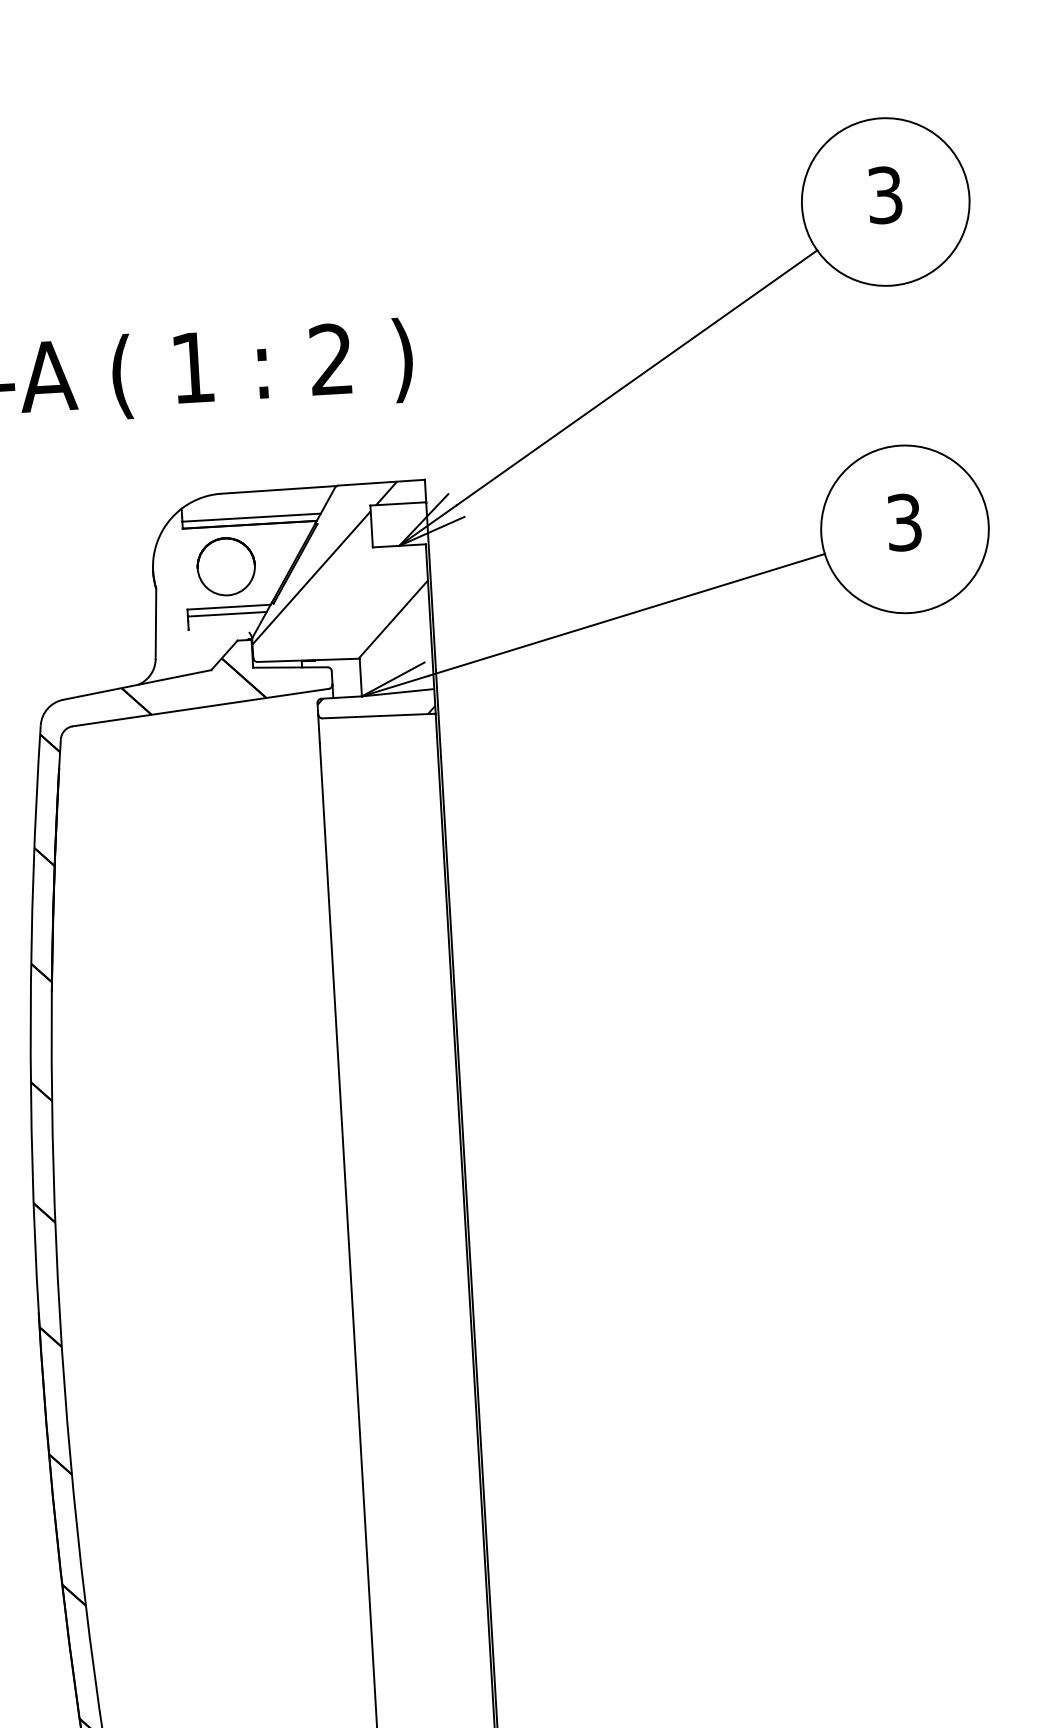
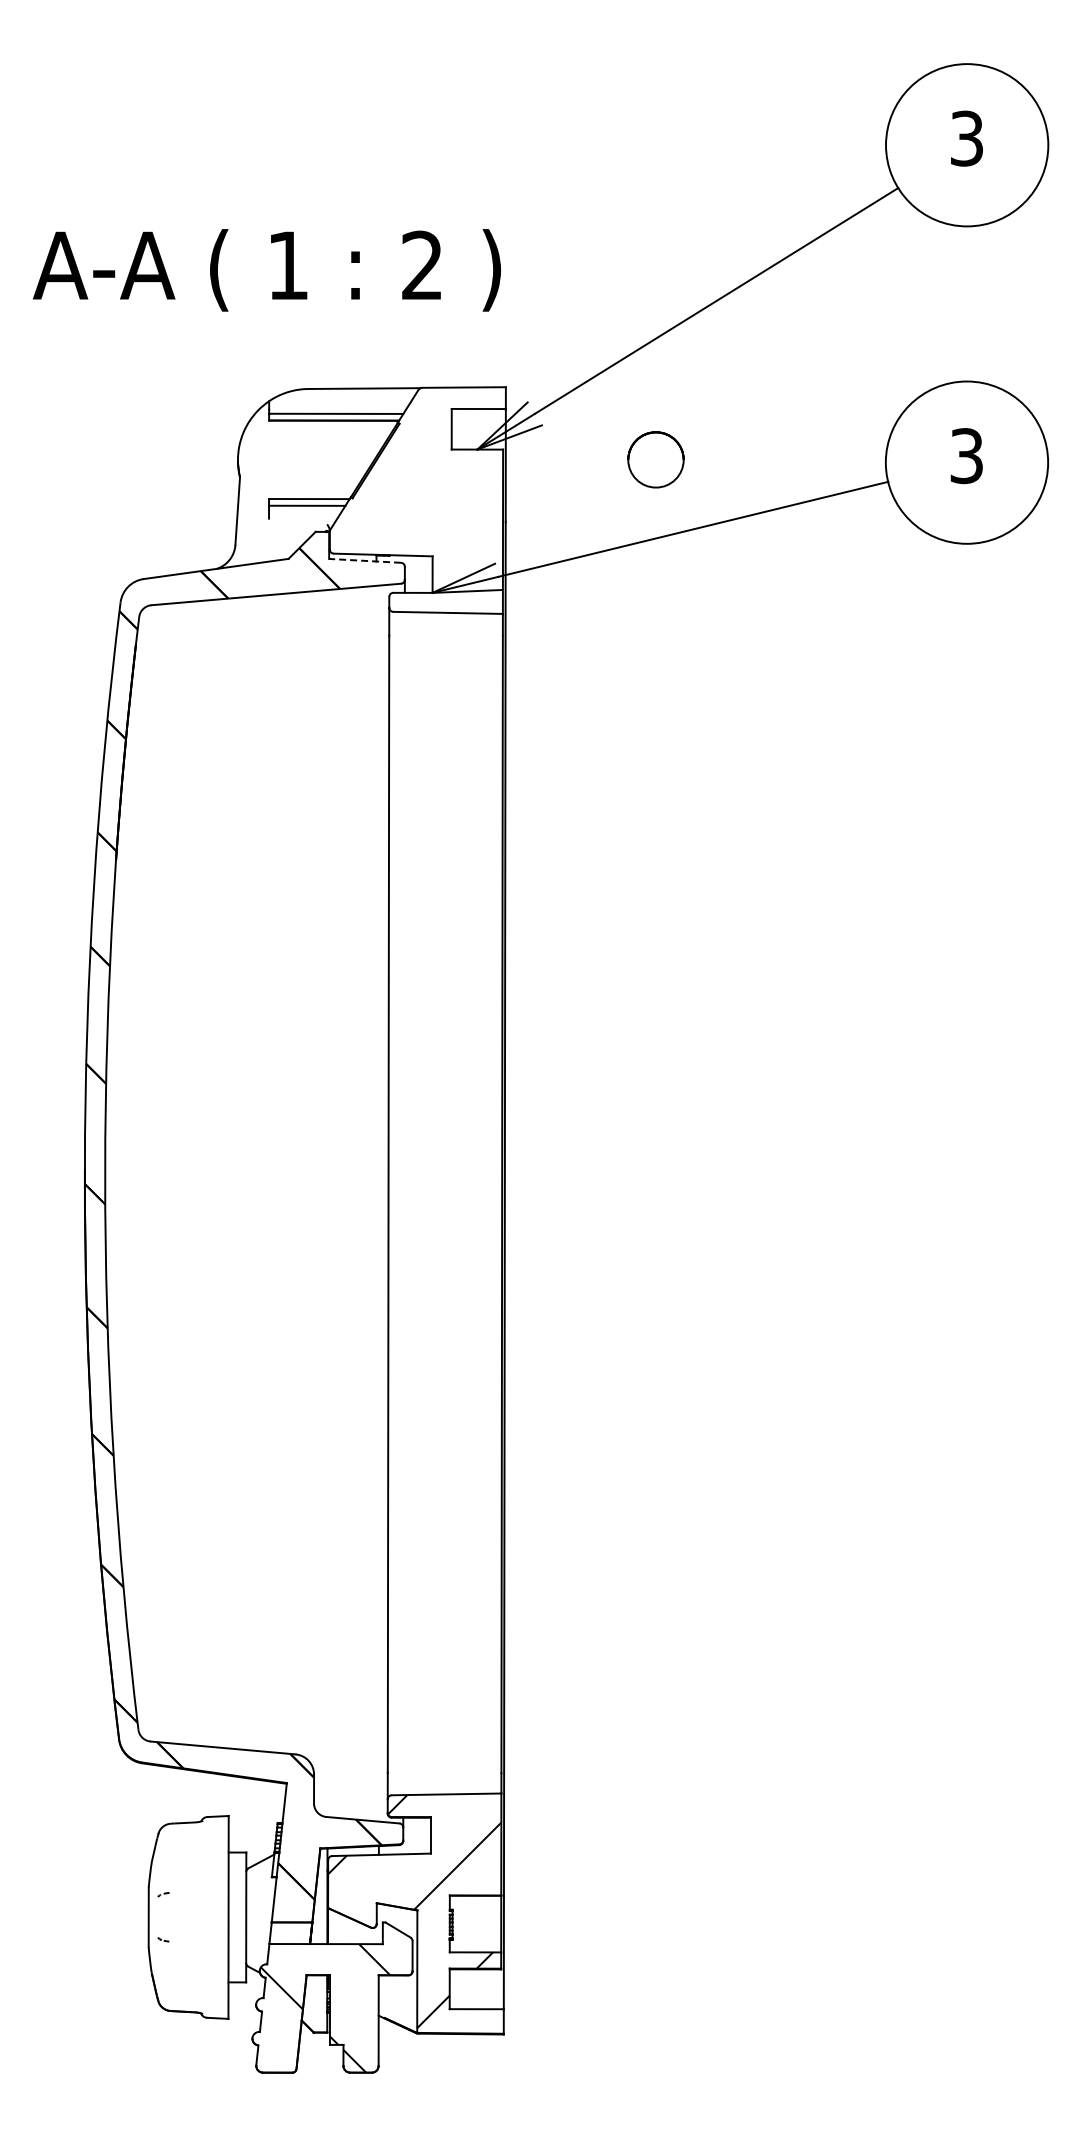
part: (225, 566) -> (655, 459), moved
hatch: (339, 602) -> (416, 500), removed
line: (289, 667) -> (364, 560), solid -> dashed

